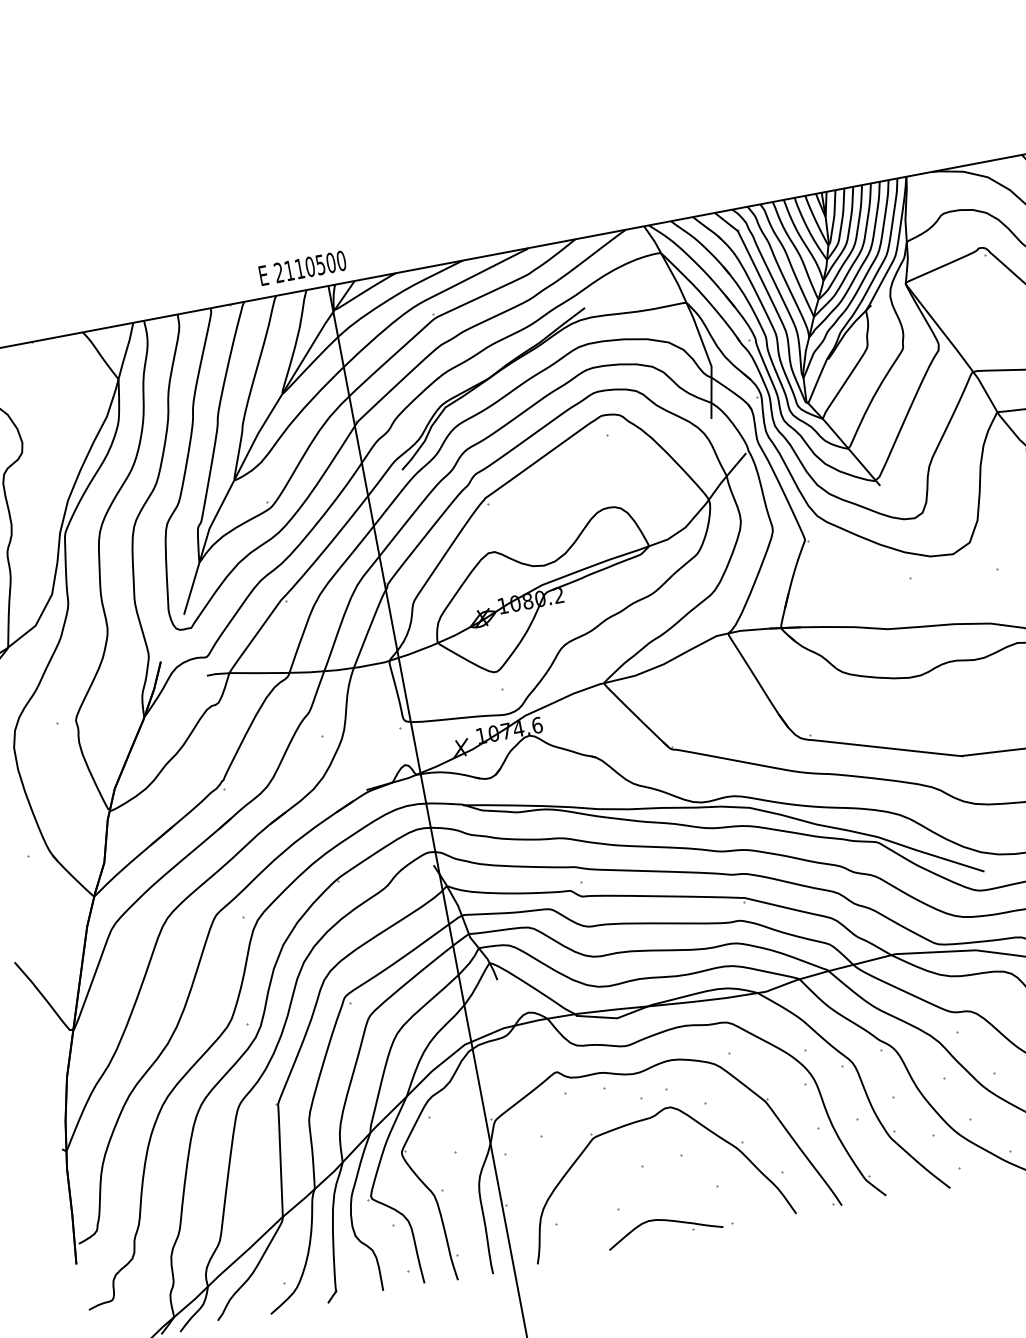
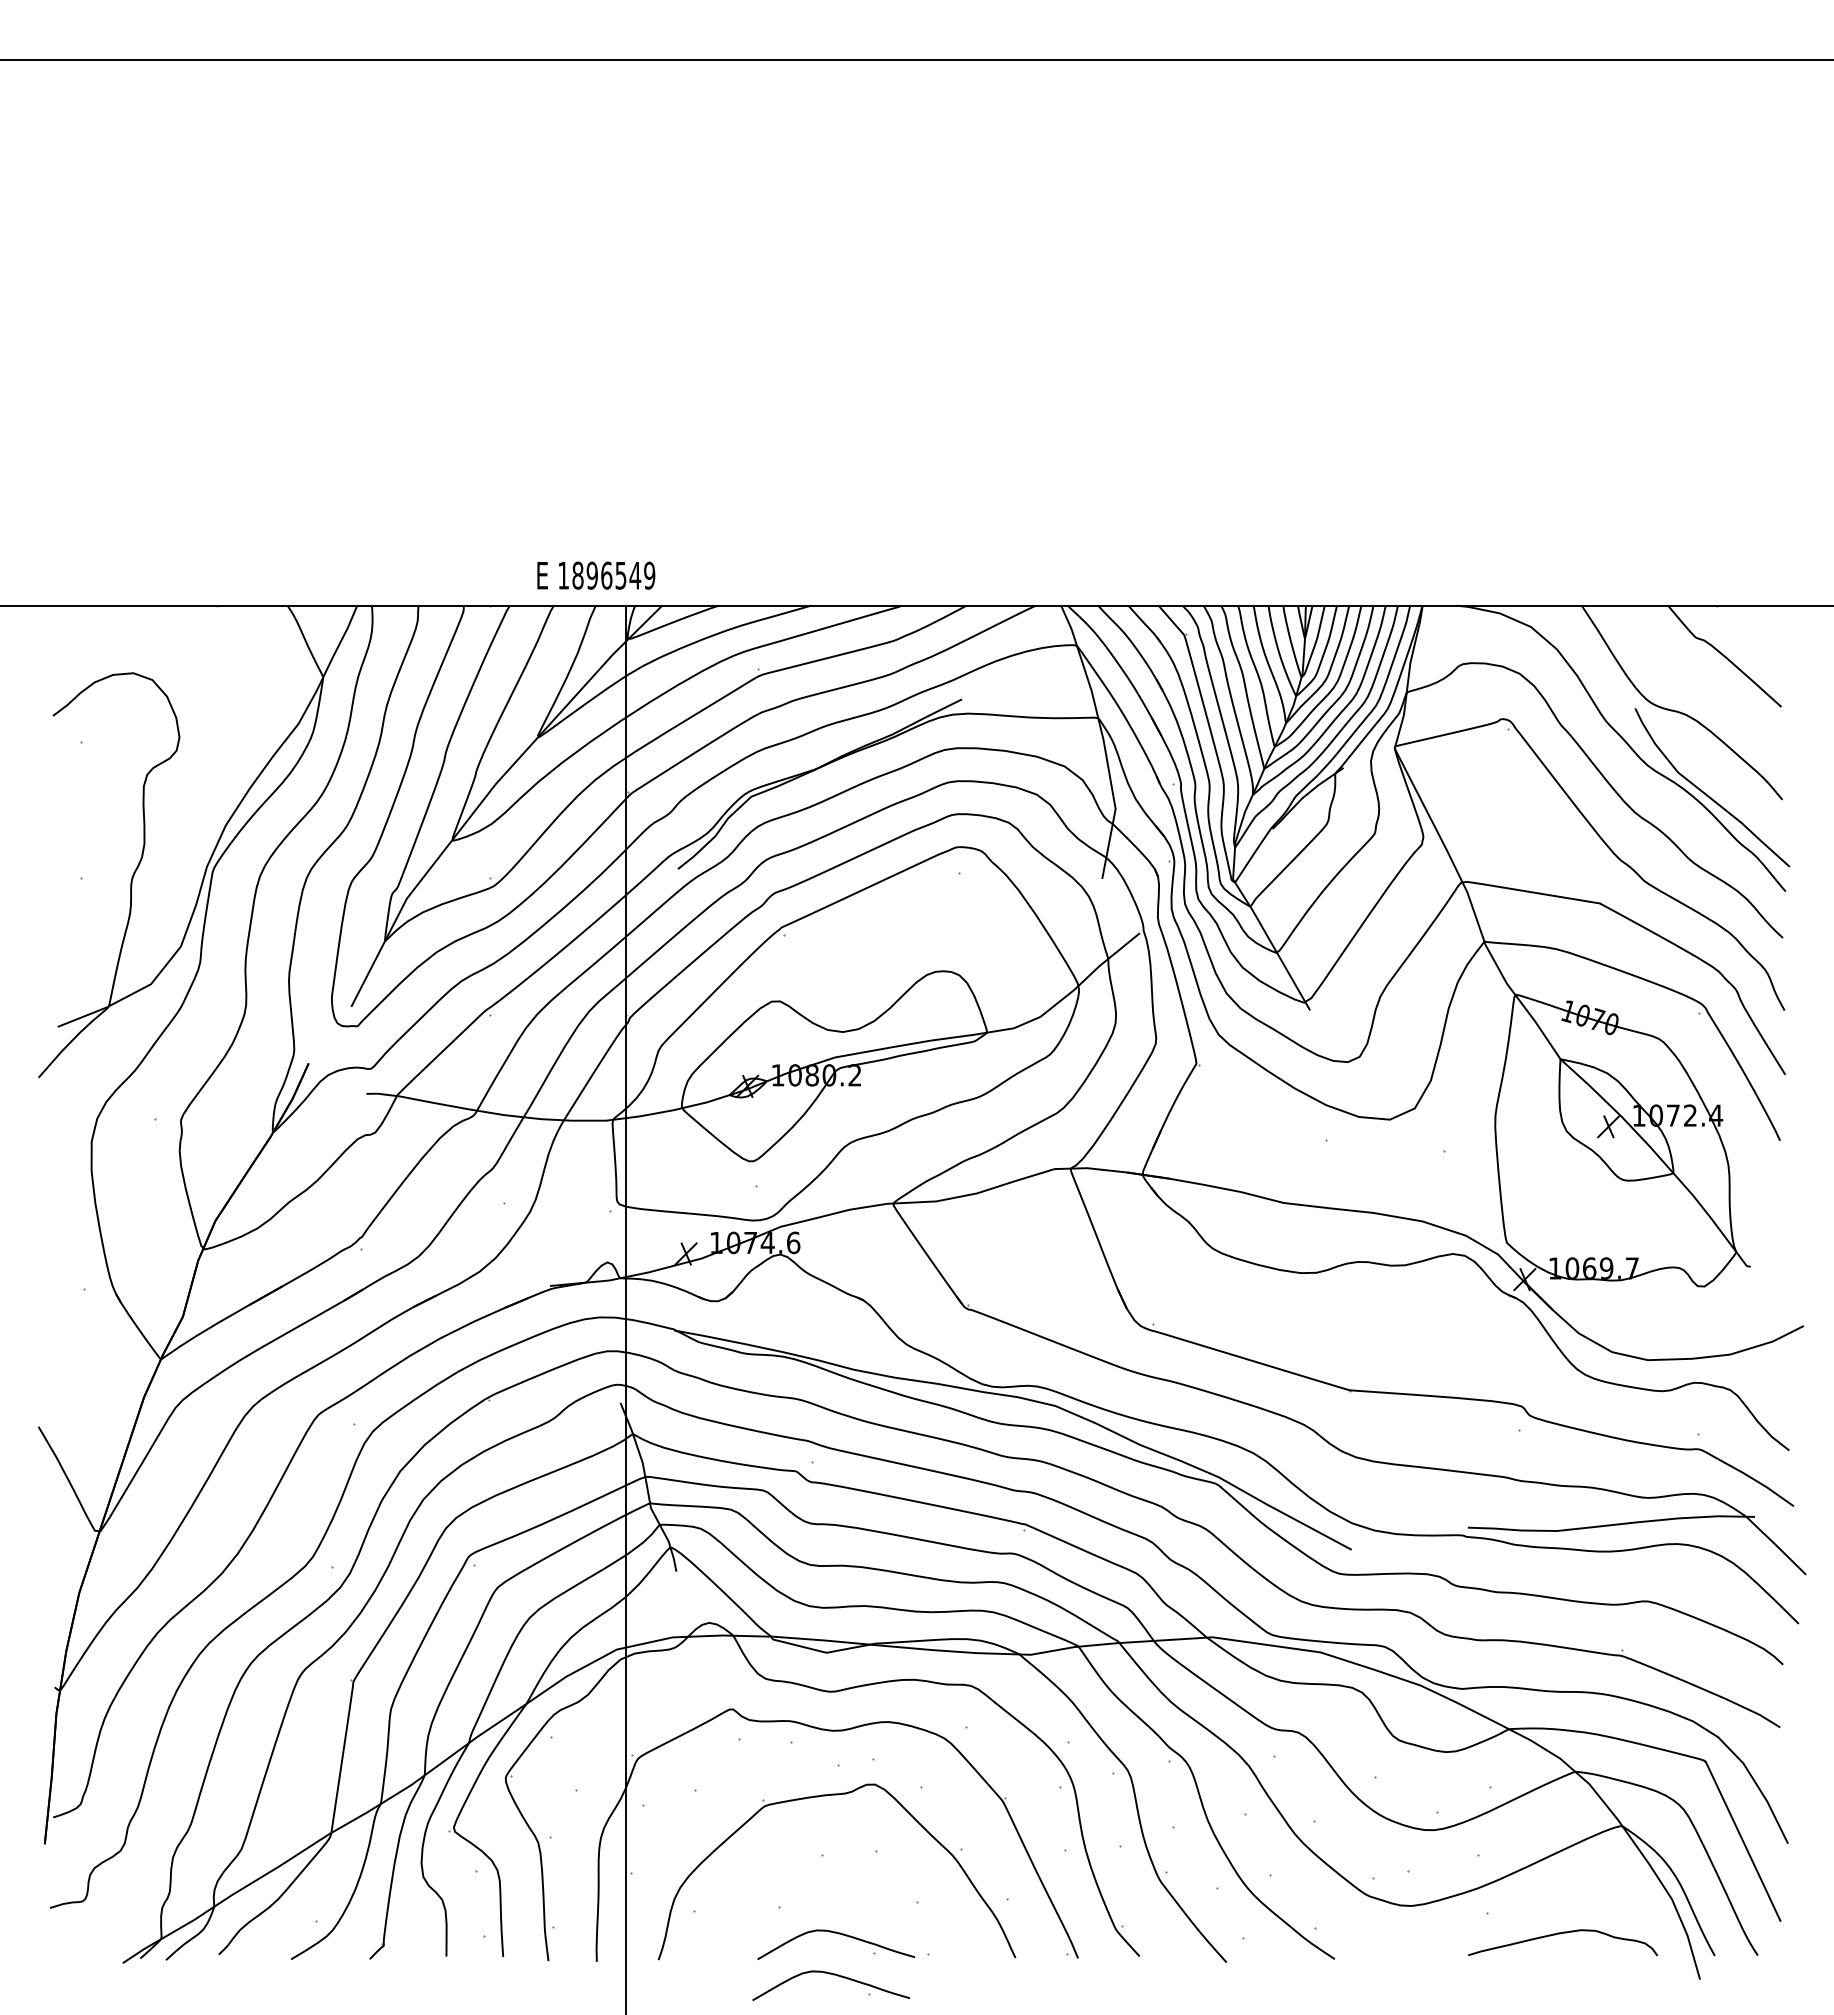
text: (310, 266) -> (606, 575), 2110500 -> 1896549
part: (666, 1251) -> (833, 1975), added

